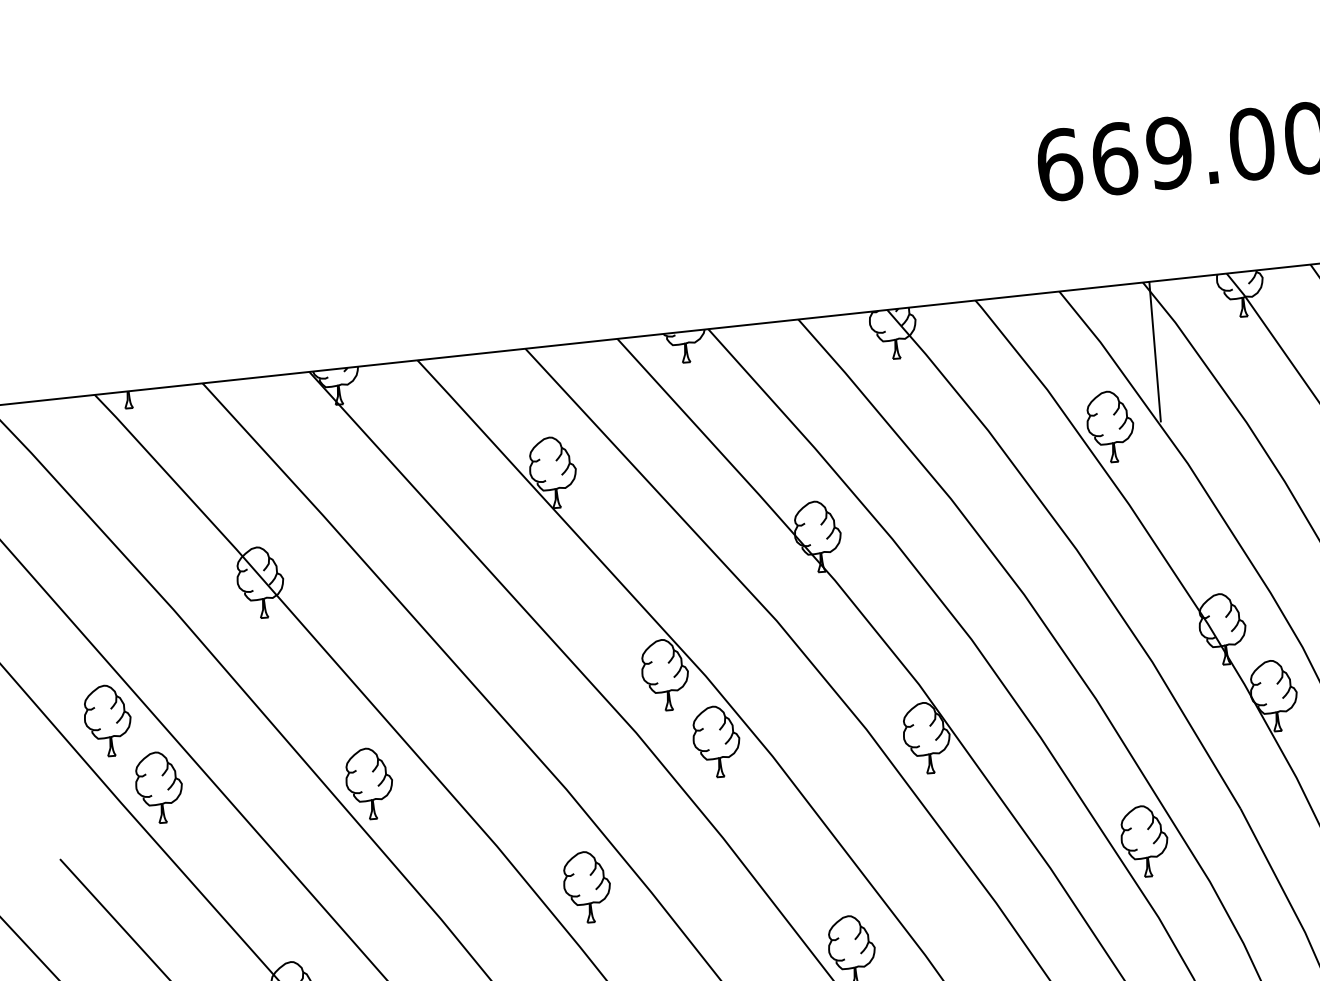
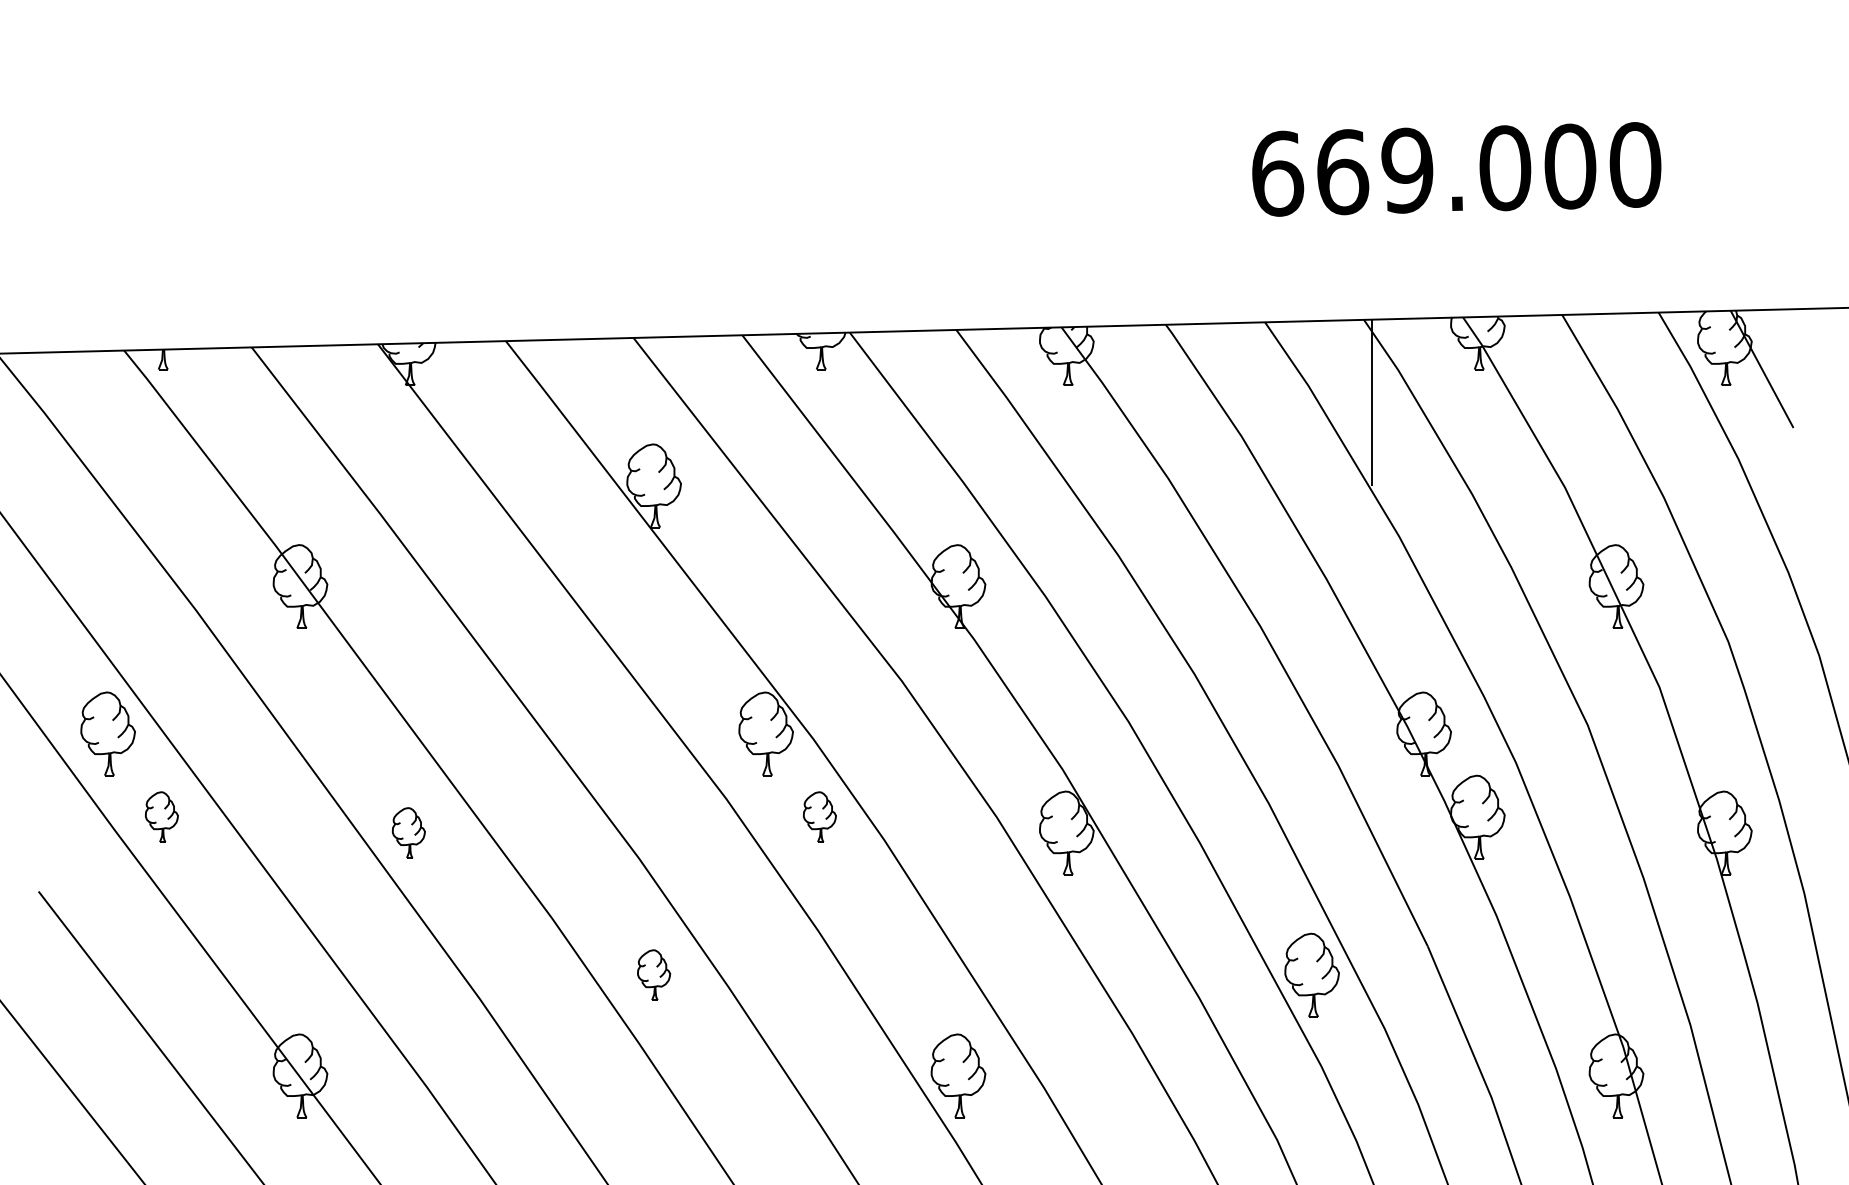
part: (1110, 426) -> (1311, 485), removed
part: (716, 741) -> (819, 816), size x0.6
part: (369, 783) -> (408, 832), size x0.6
part: (158, 787) -> (161, 816), size x0.6
part: (586, 886) -> (653, 974), size x0.6

